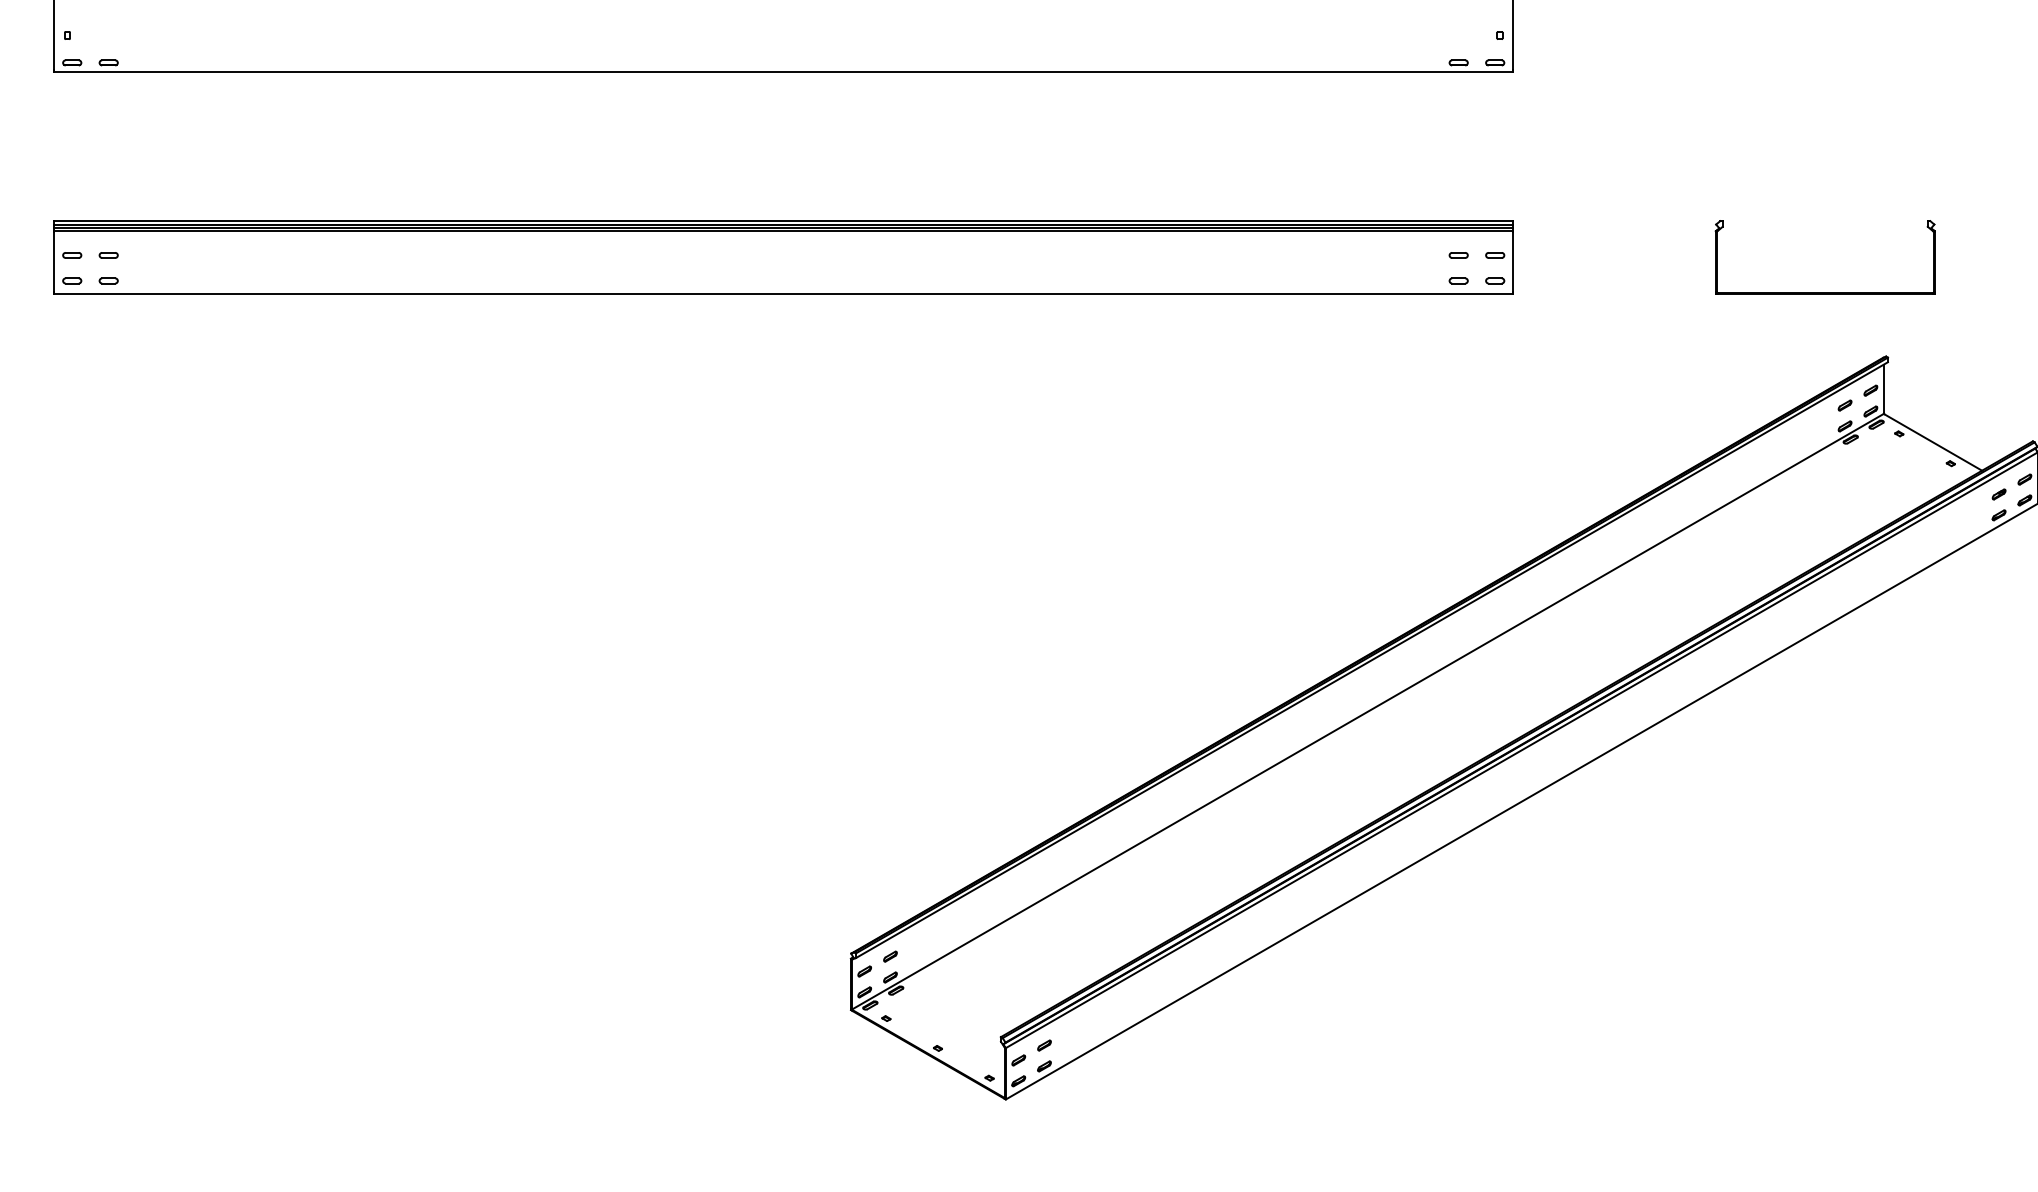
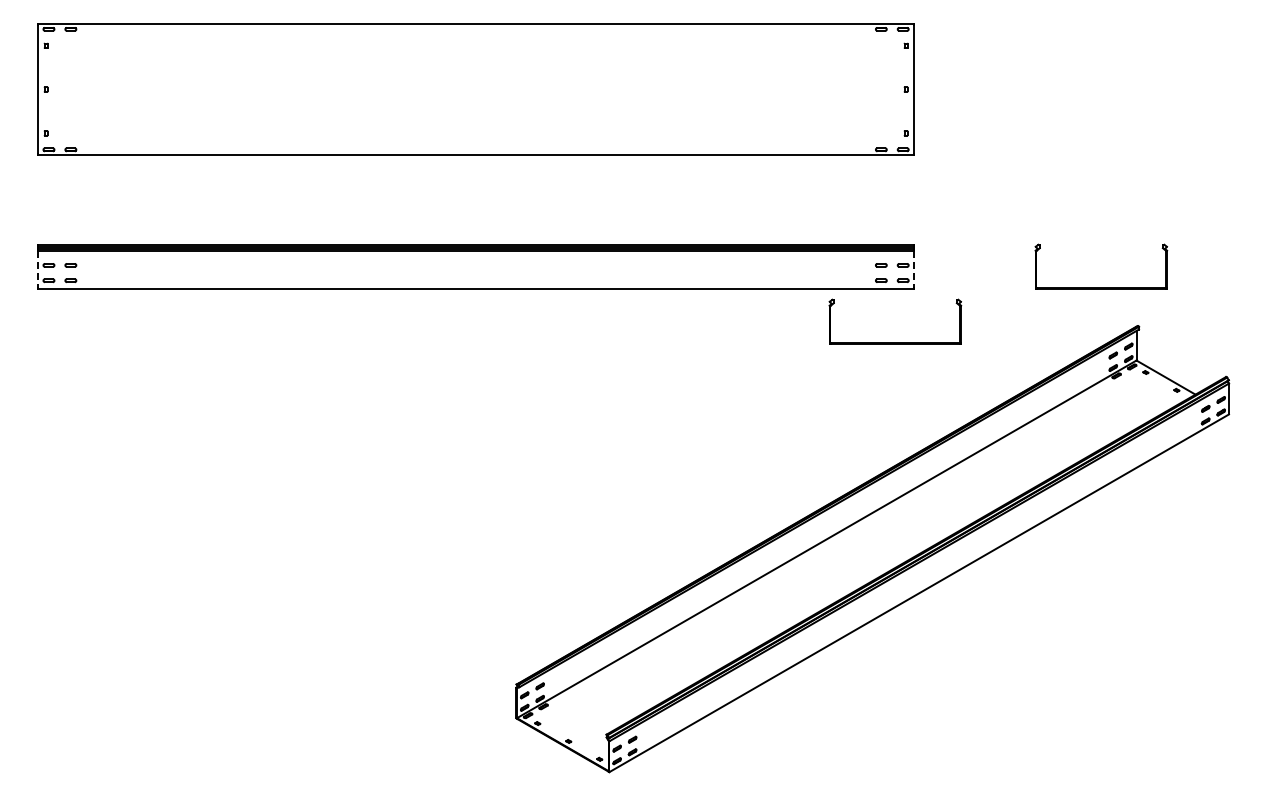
line: (54, 262) -> (38, 269), solid -> dashed
line: (1513, 262) -> (914, 269), solid -> dashed
part: (1482, 383) -> (895, 342), added

